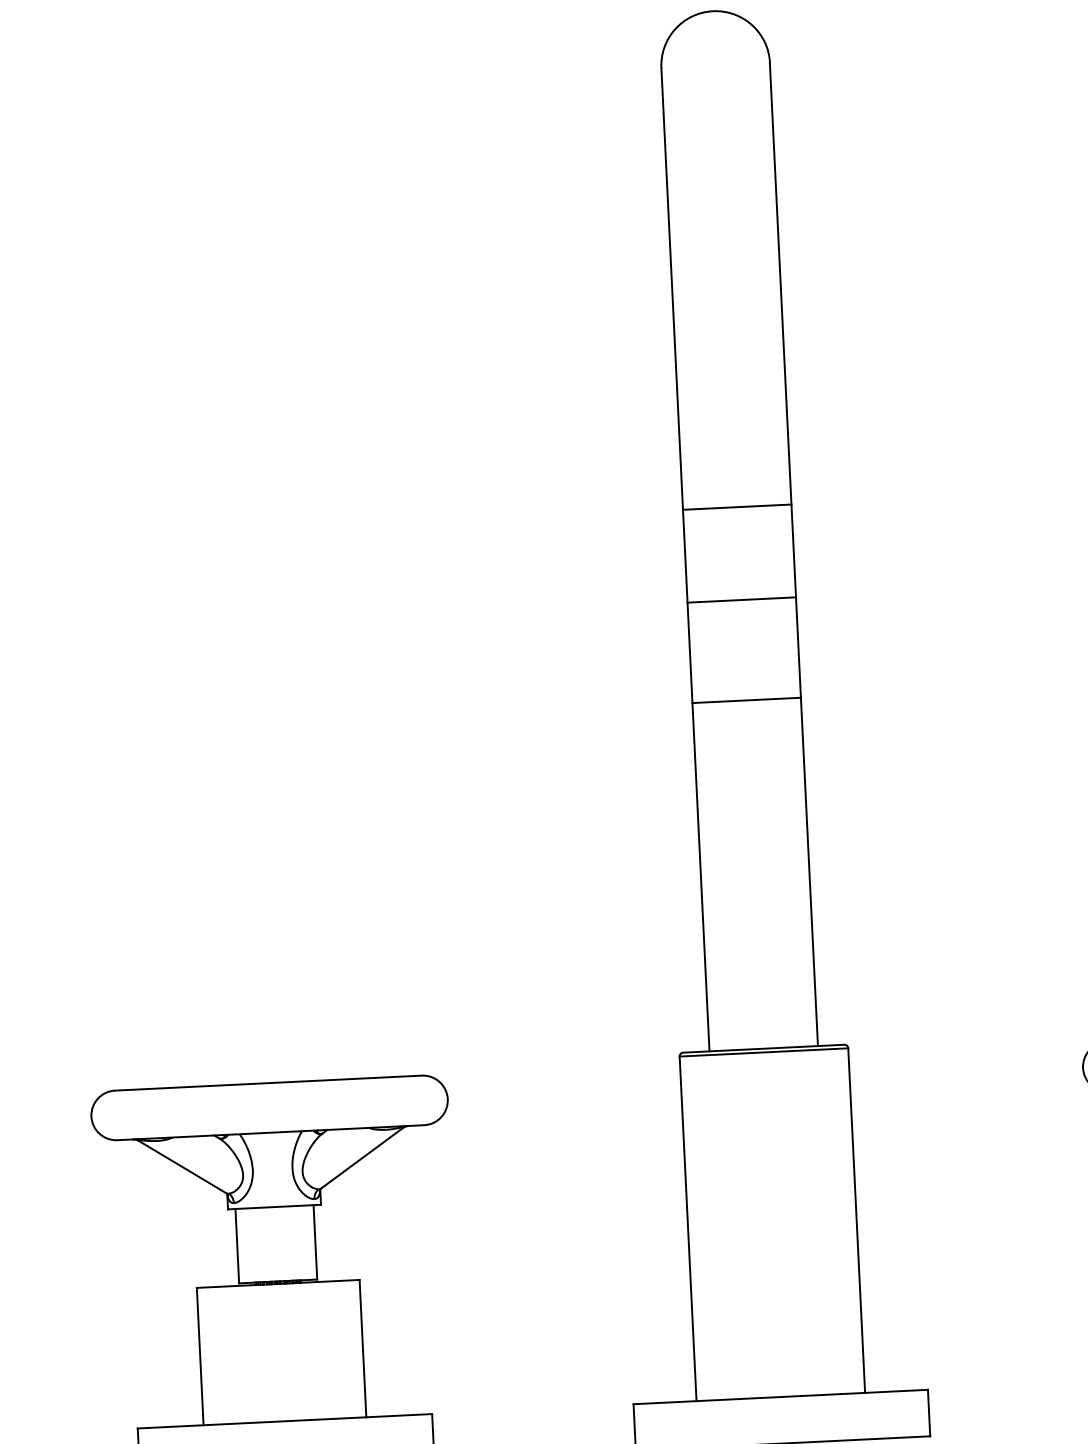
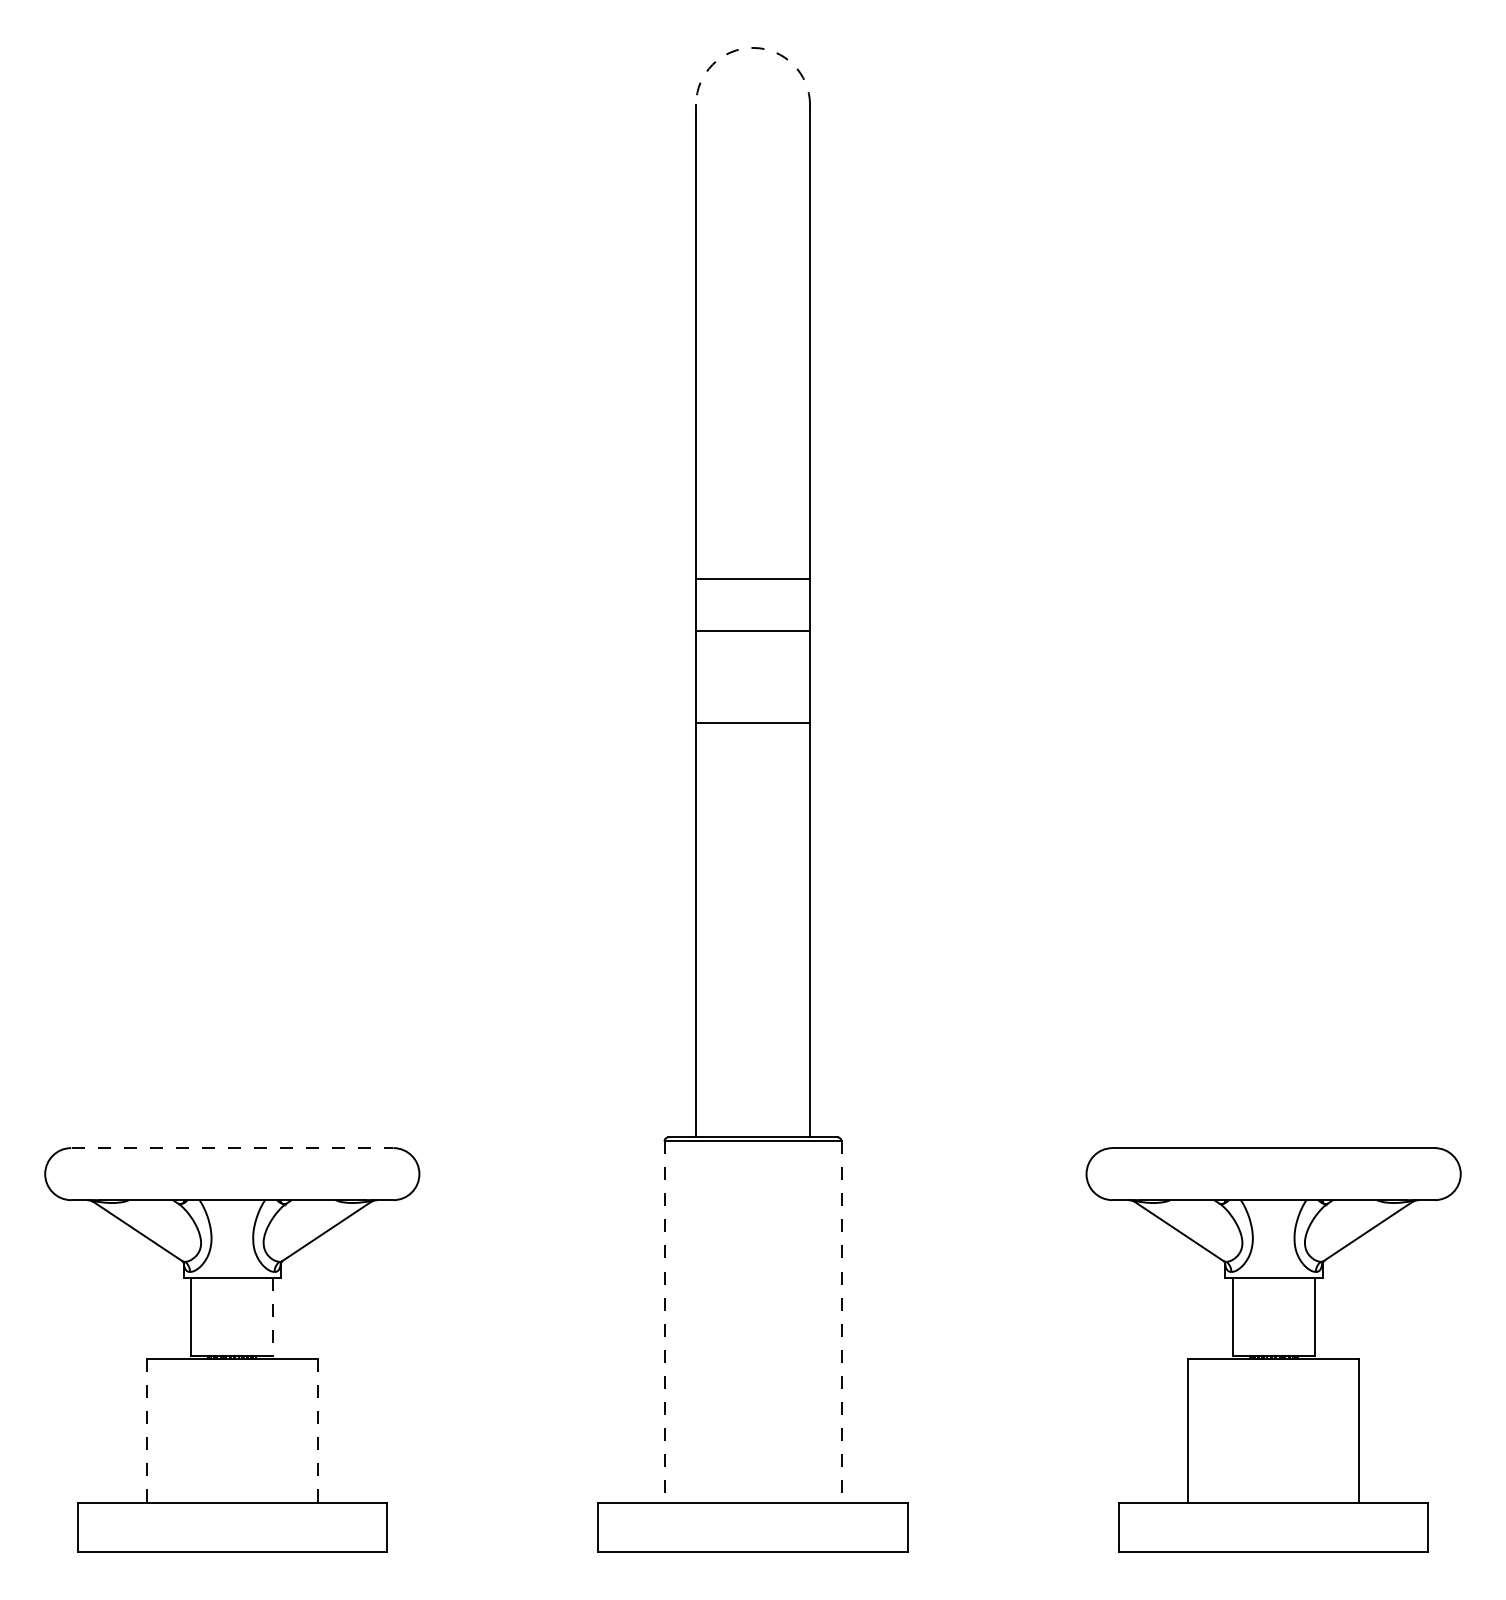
arc: (713, 10) -> (753, 47), solid -> dashed
line: (736, 506) -> (752, 630), moved
line: (741, 600) -> (752, 579), moved
line: (746, 700) -> (752, 722), moved
line: (268, 1083) -> (232, 1148), solid -> dashed
line: (856, 1220) -> (841, 1322), solid -> dashed
line: (688, 1229) -> (664, 1322), solid -> dashed
line: (315, 1242) -> (273, 1317), solid -> dashed
line: (362, 1349) -> (317, 1431), solid -> dashed
line: (199, 1356) -> (146, 1431), solid -> dashed

